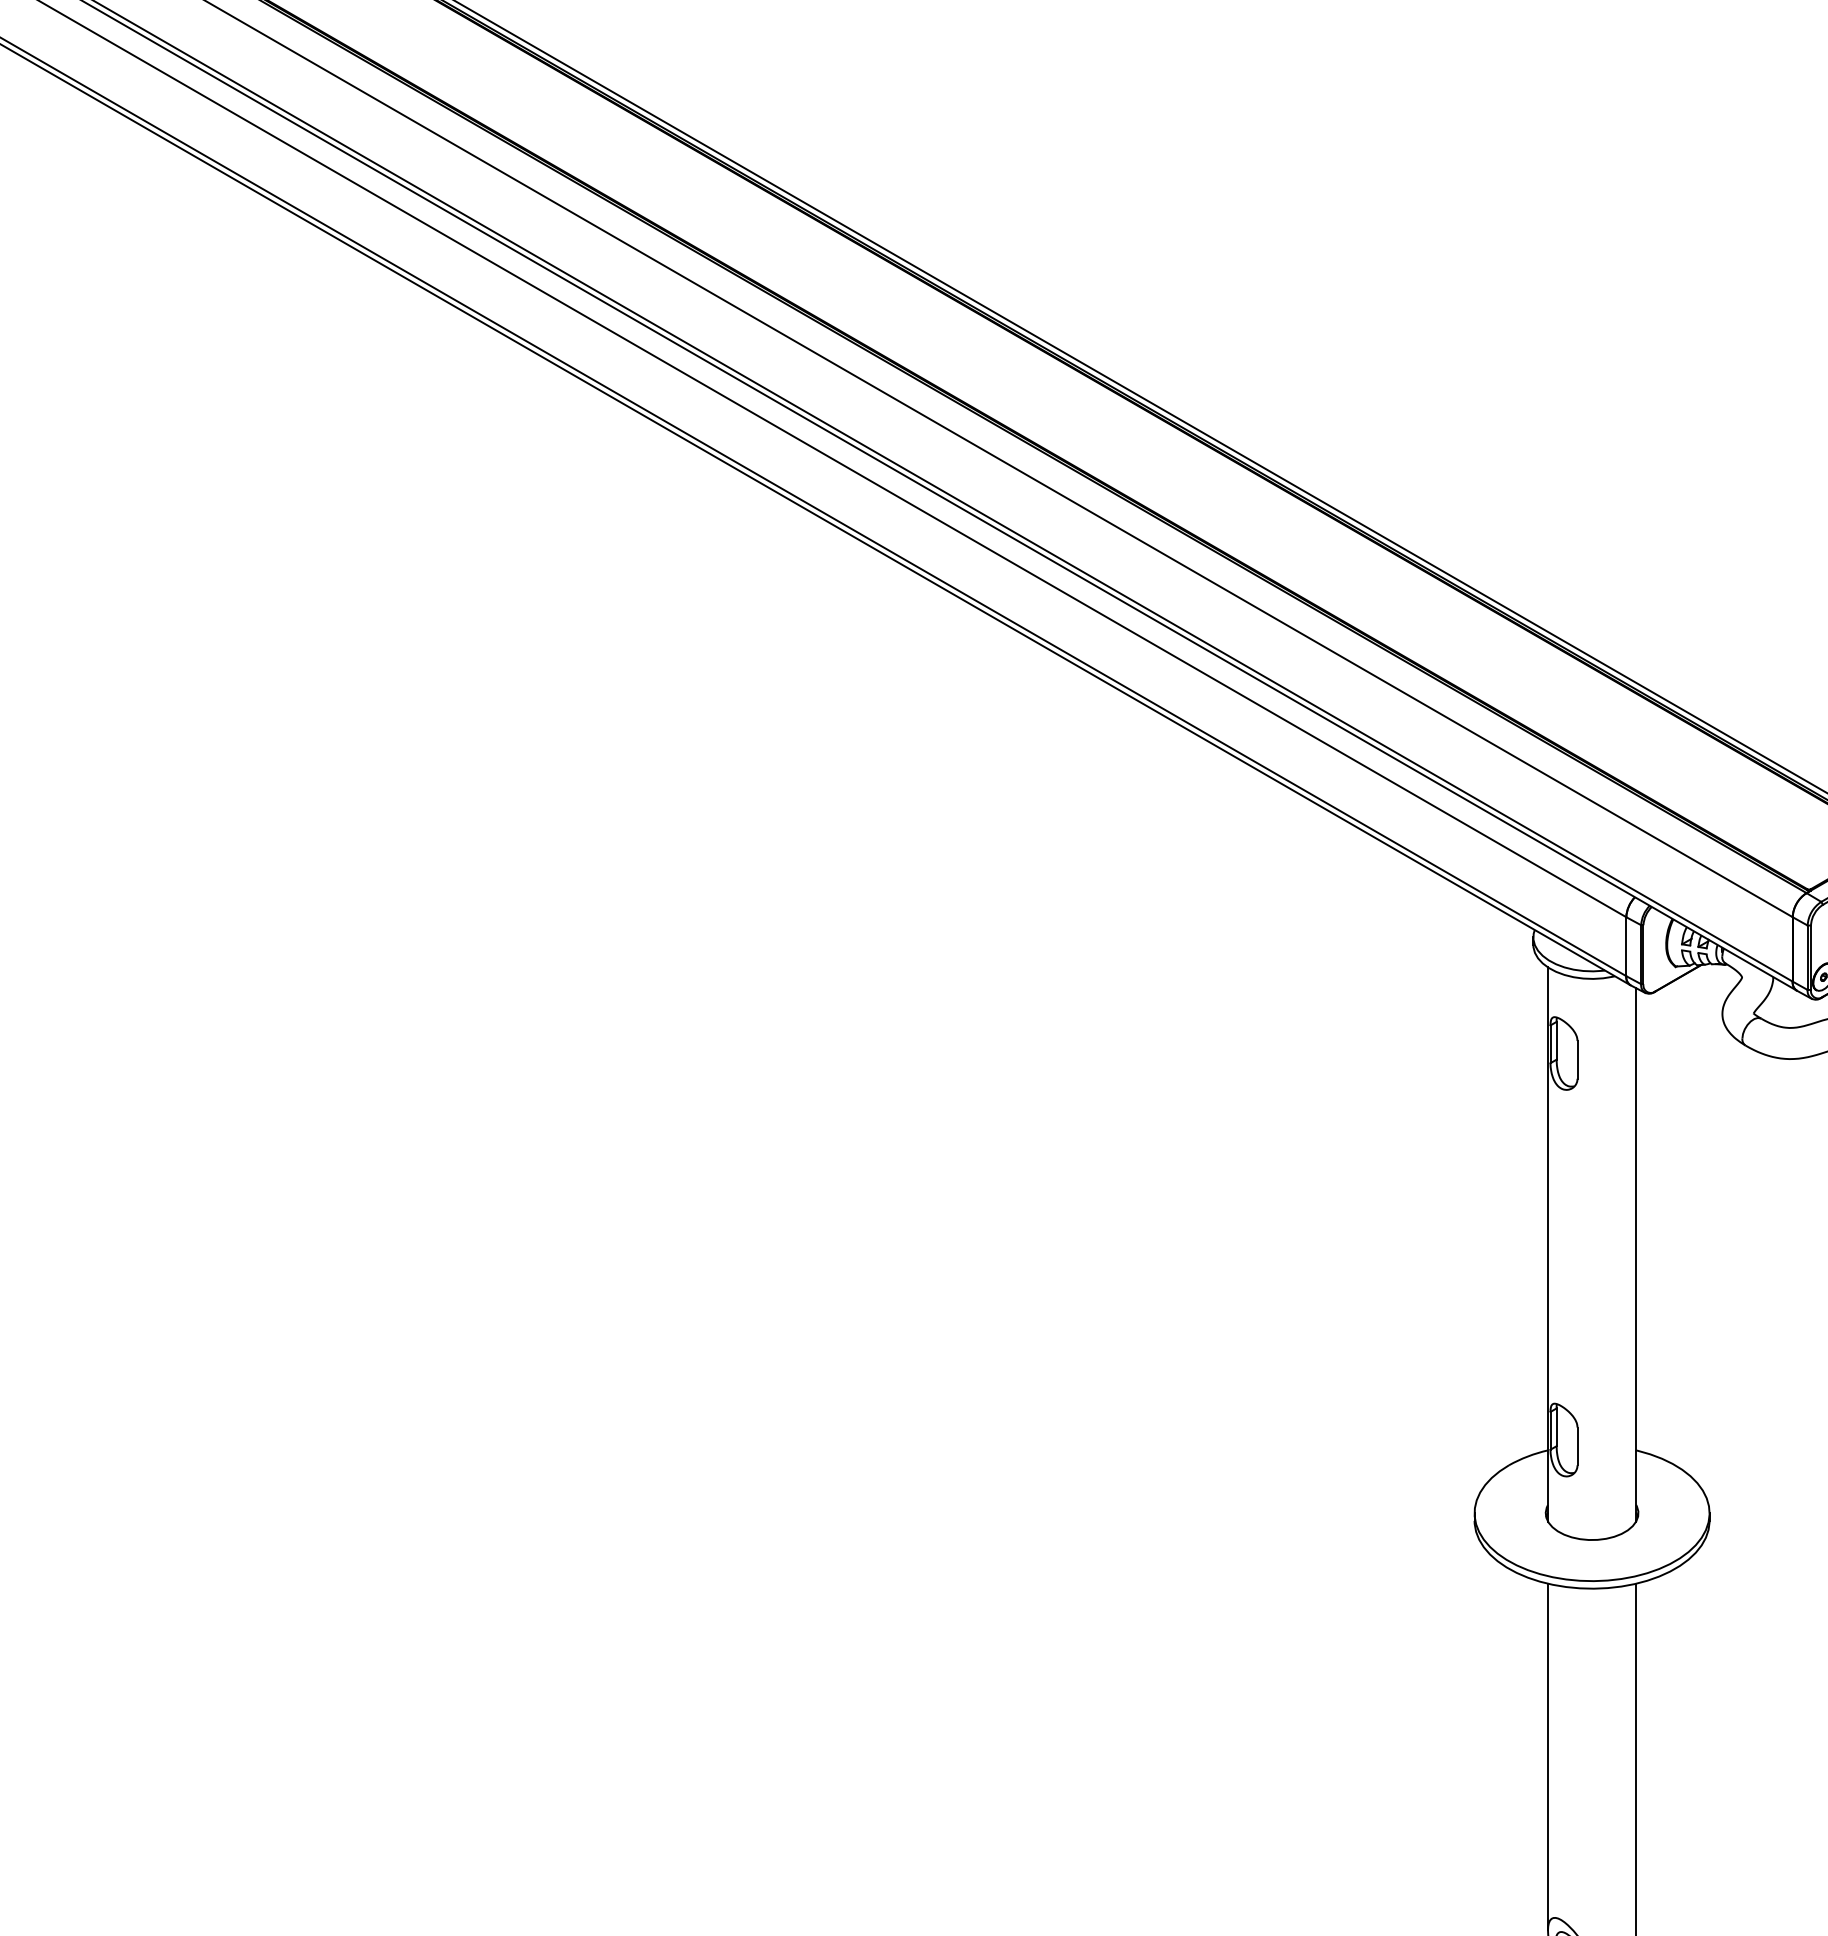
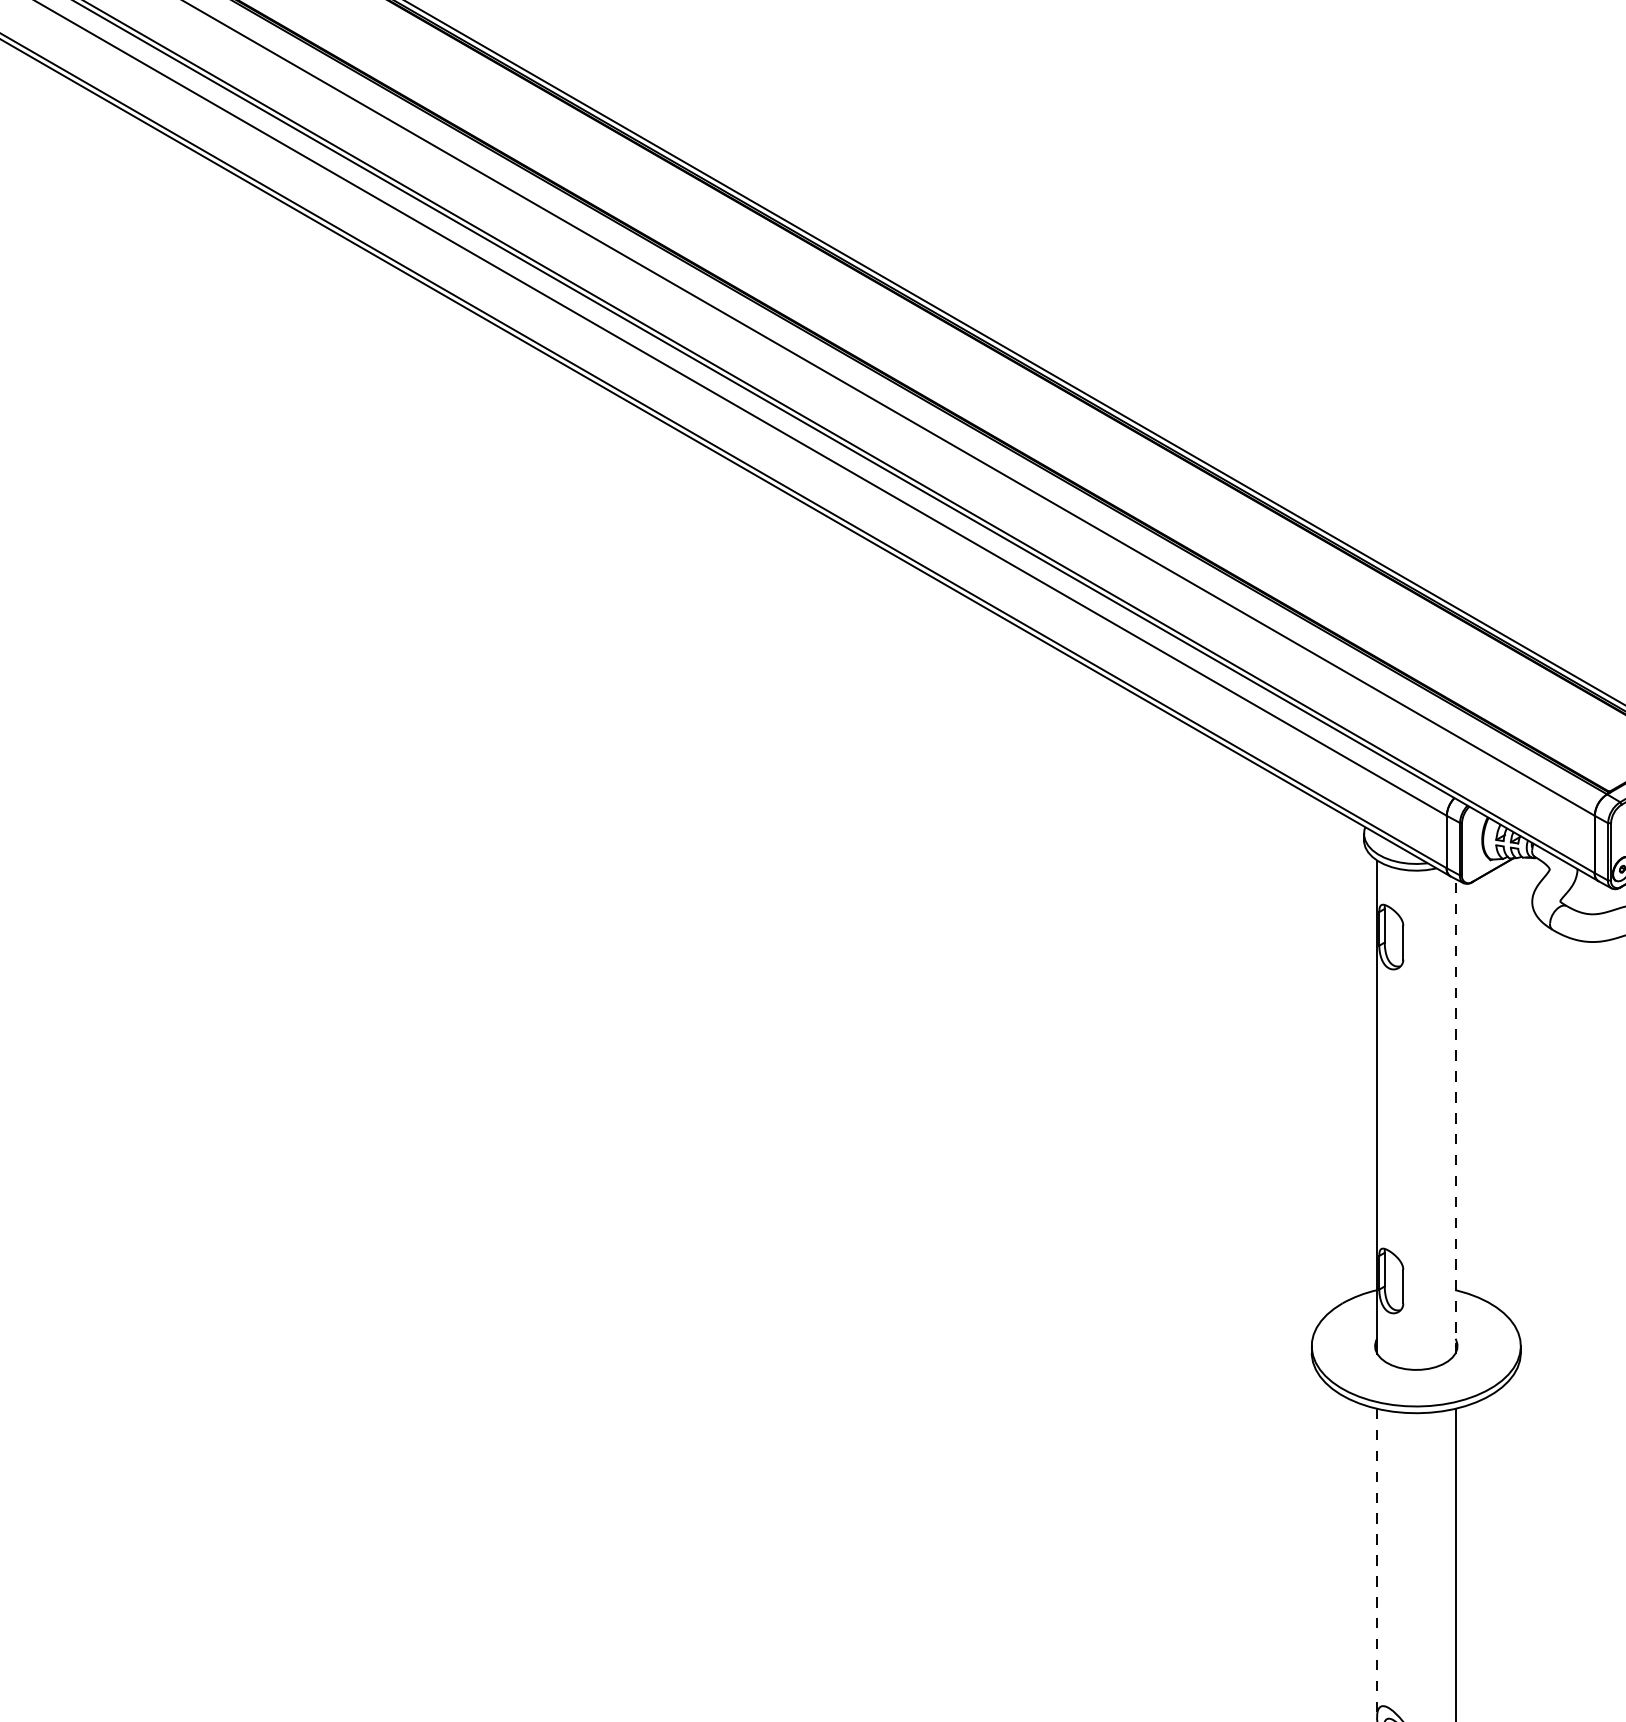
line: (1636, 1254) -> (1455, 1115), solid -> dashed
line: (1548, 1757) -> (1377, 1563), solid -> dashed

